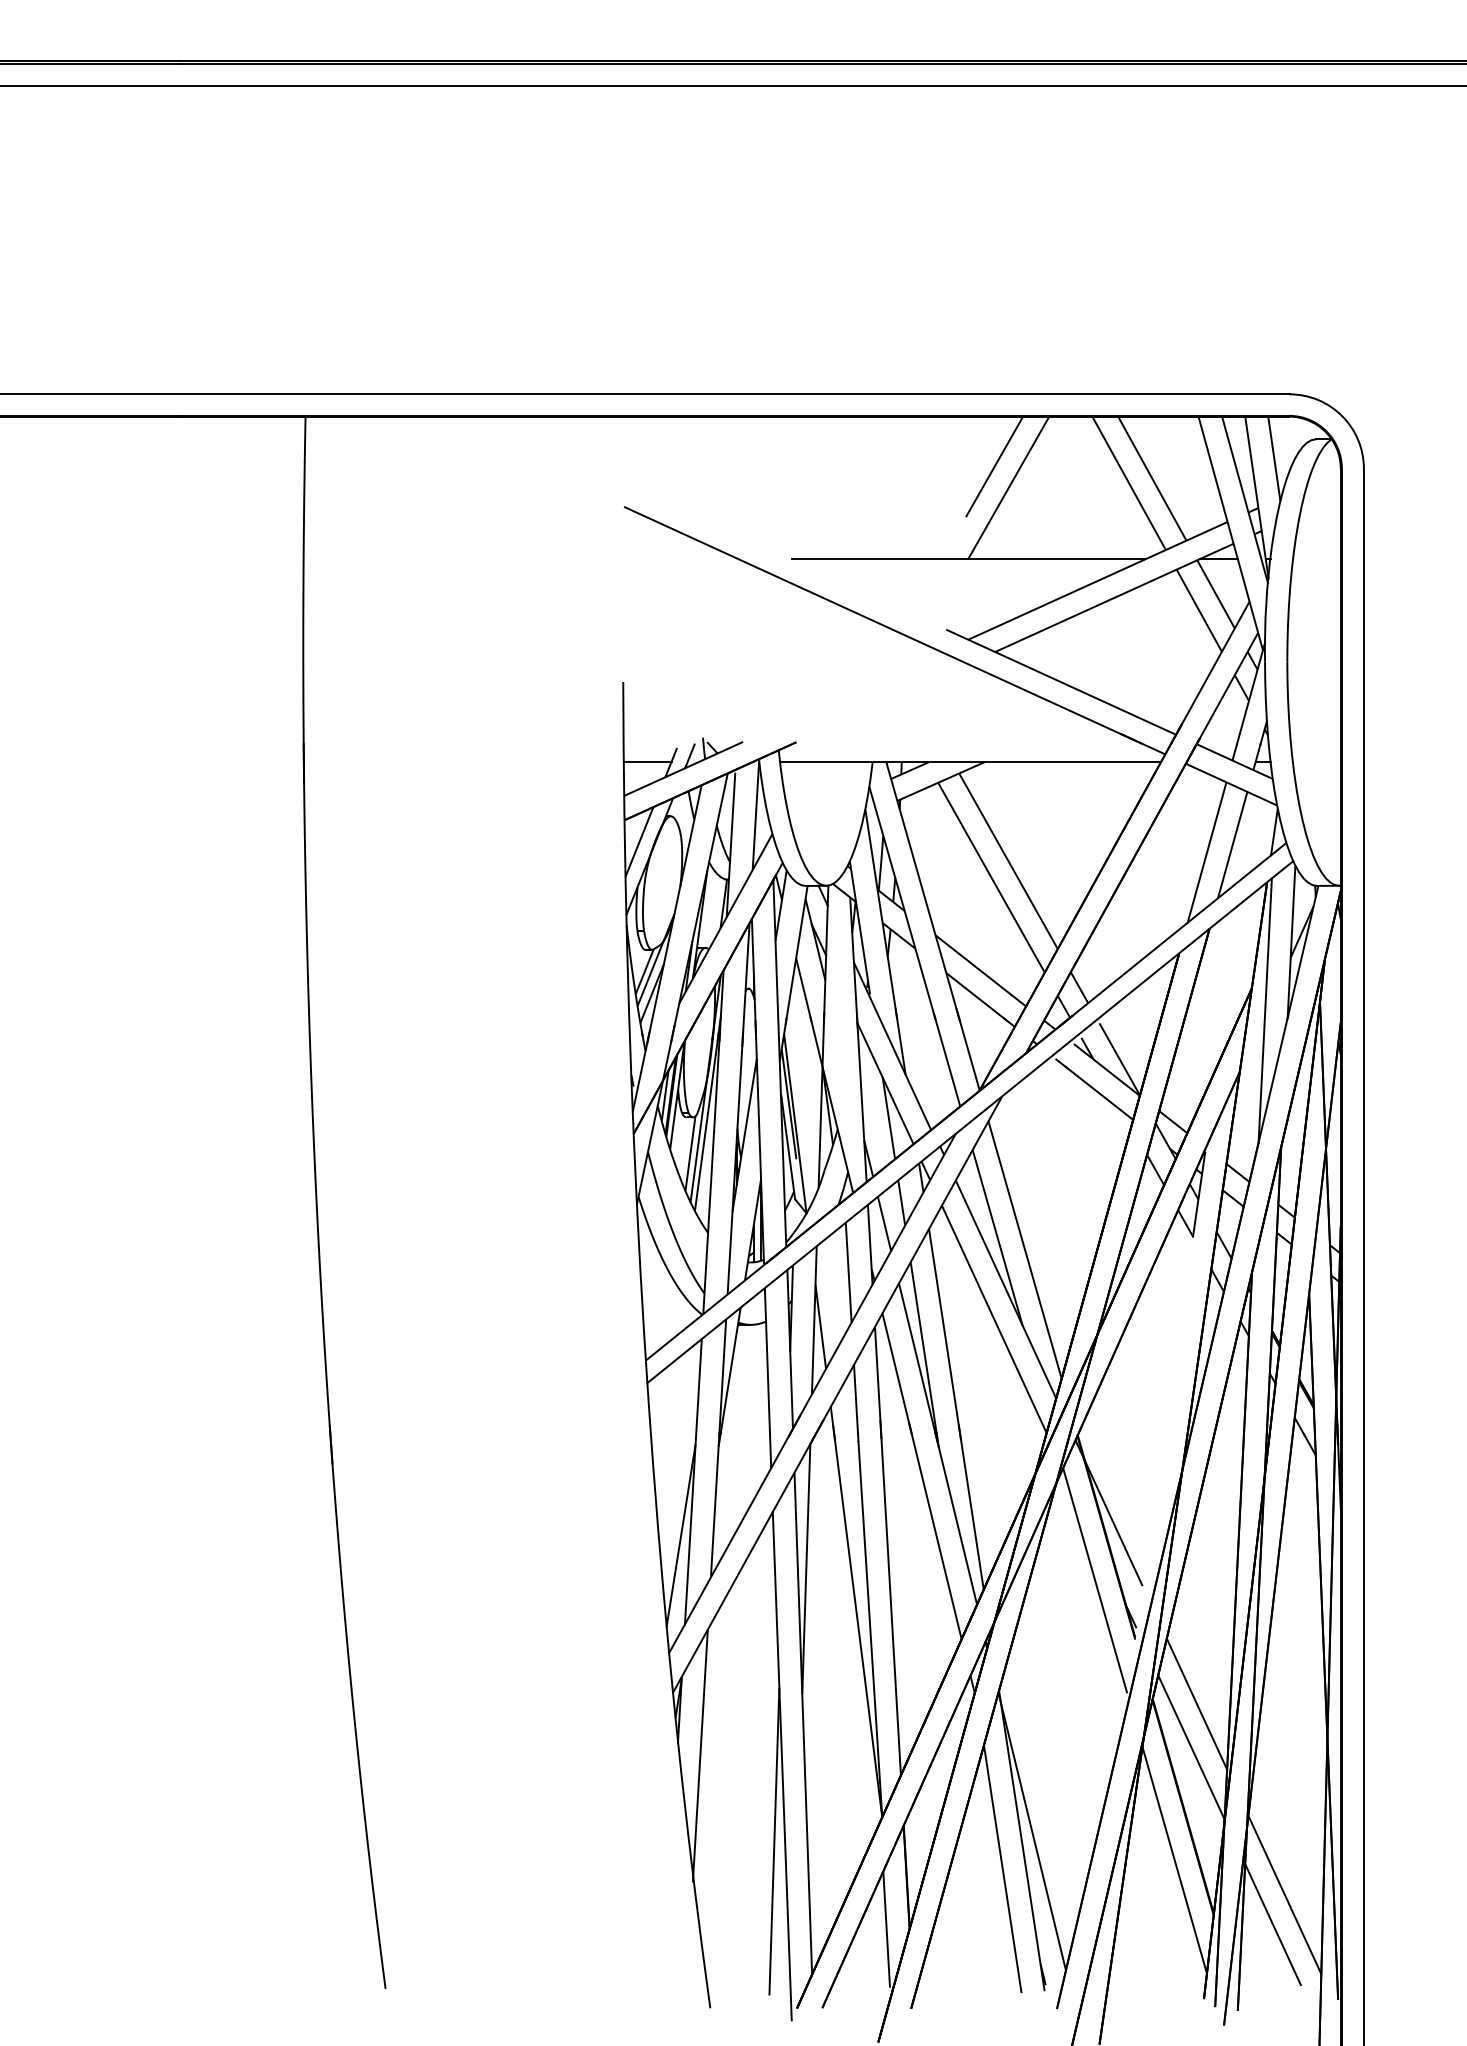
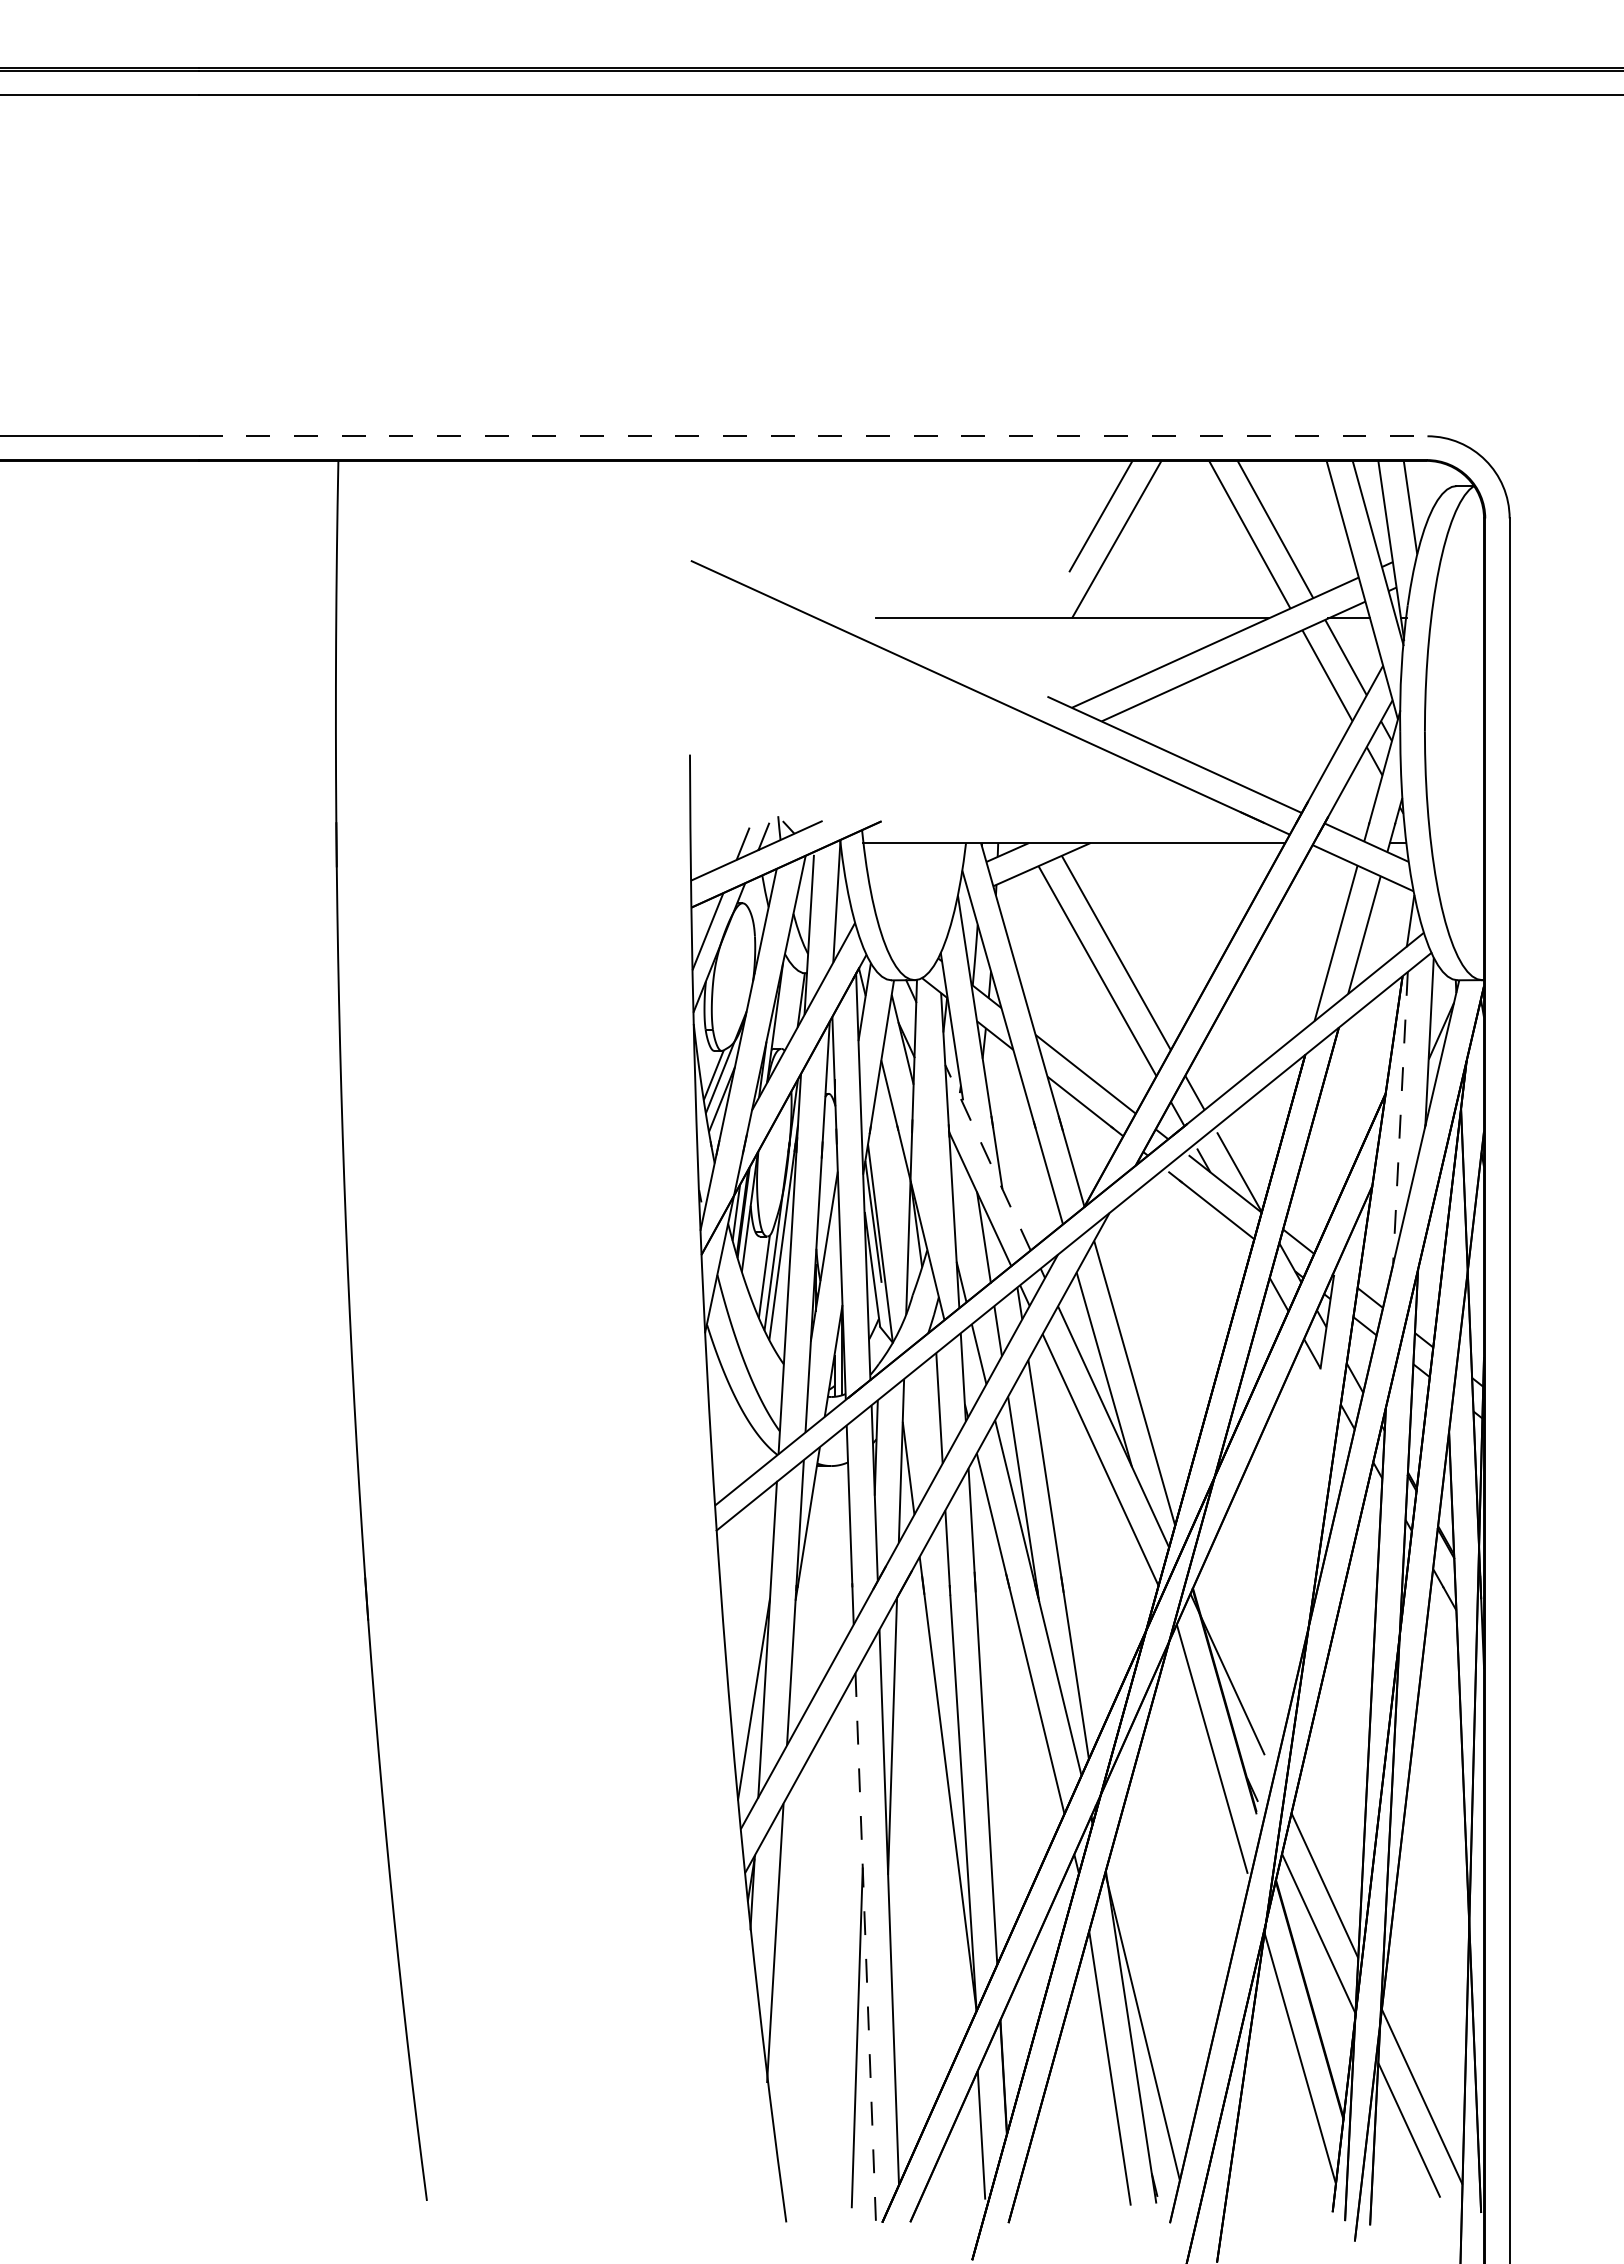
line: (734, 394) -> (813, 436), solid -> dashed
line: (647, 762) -> (716, 843), removed
line: (1265, 1010) -> (1400, 1118), solid -> dashed
line: (892, 1046) -> (987, 1157), solid -> dashed
line: (782, 1766) -> (866, 1954), solid -> dashed

